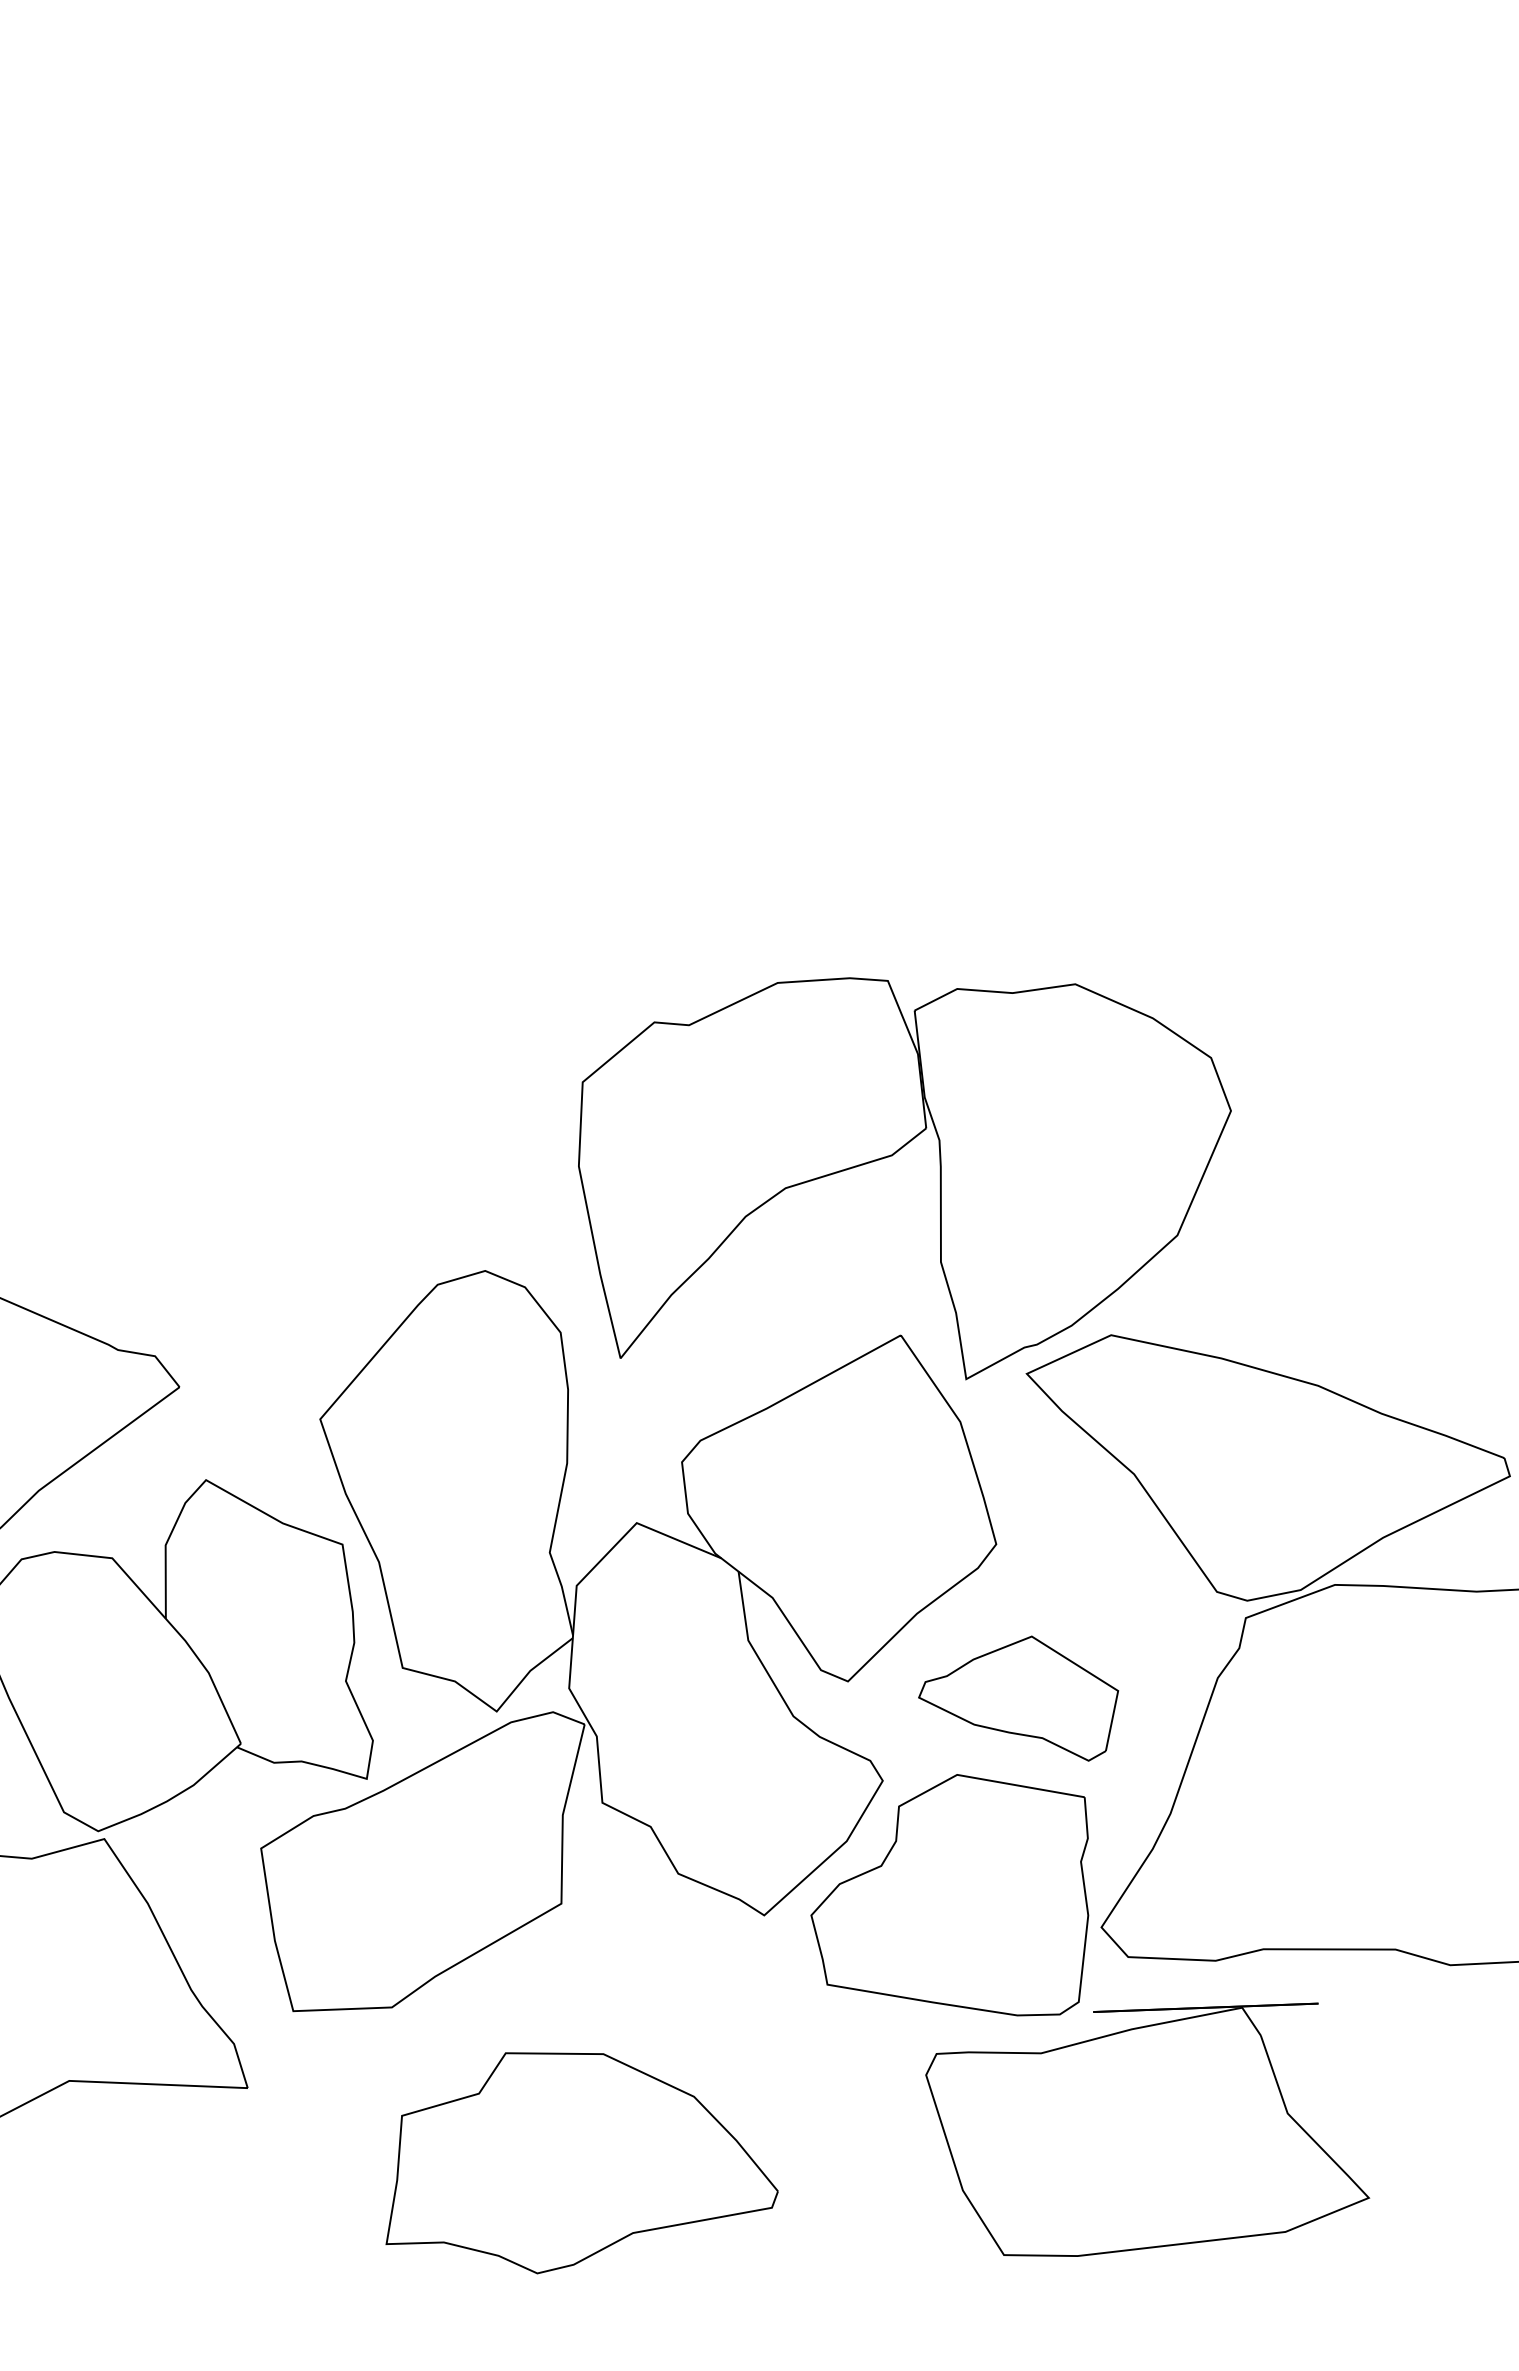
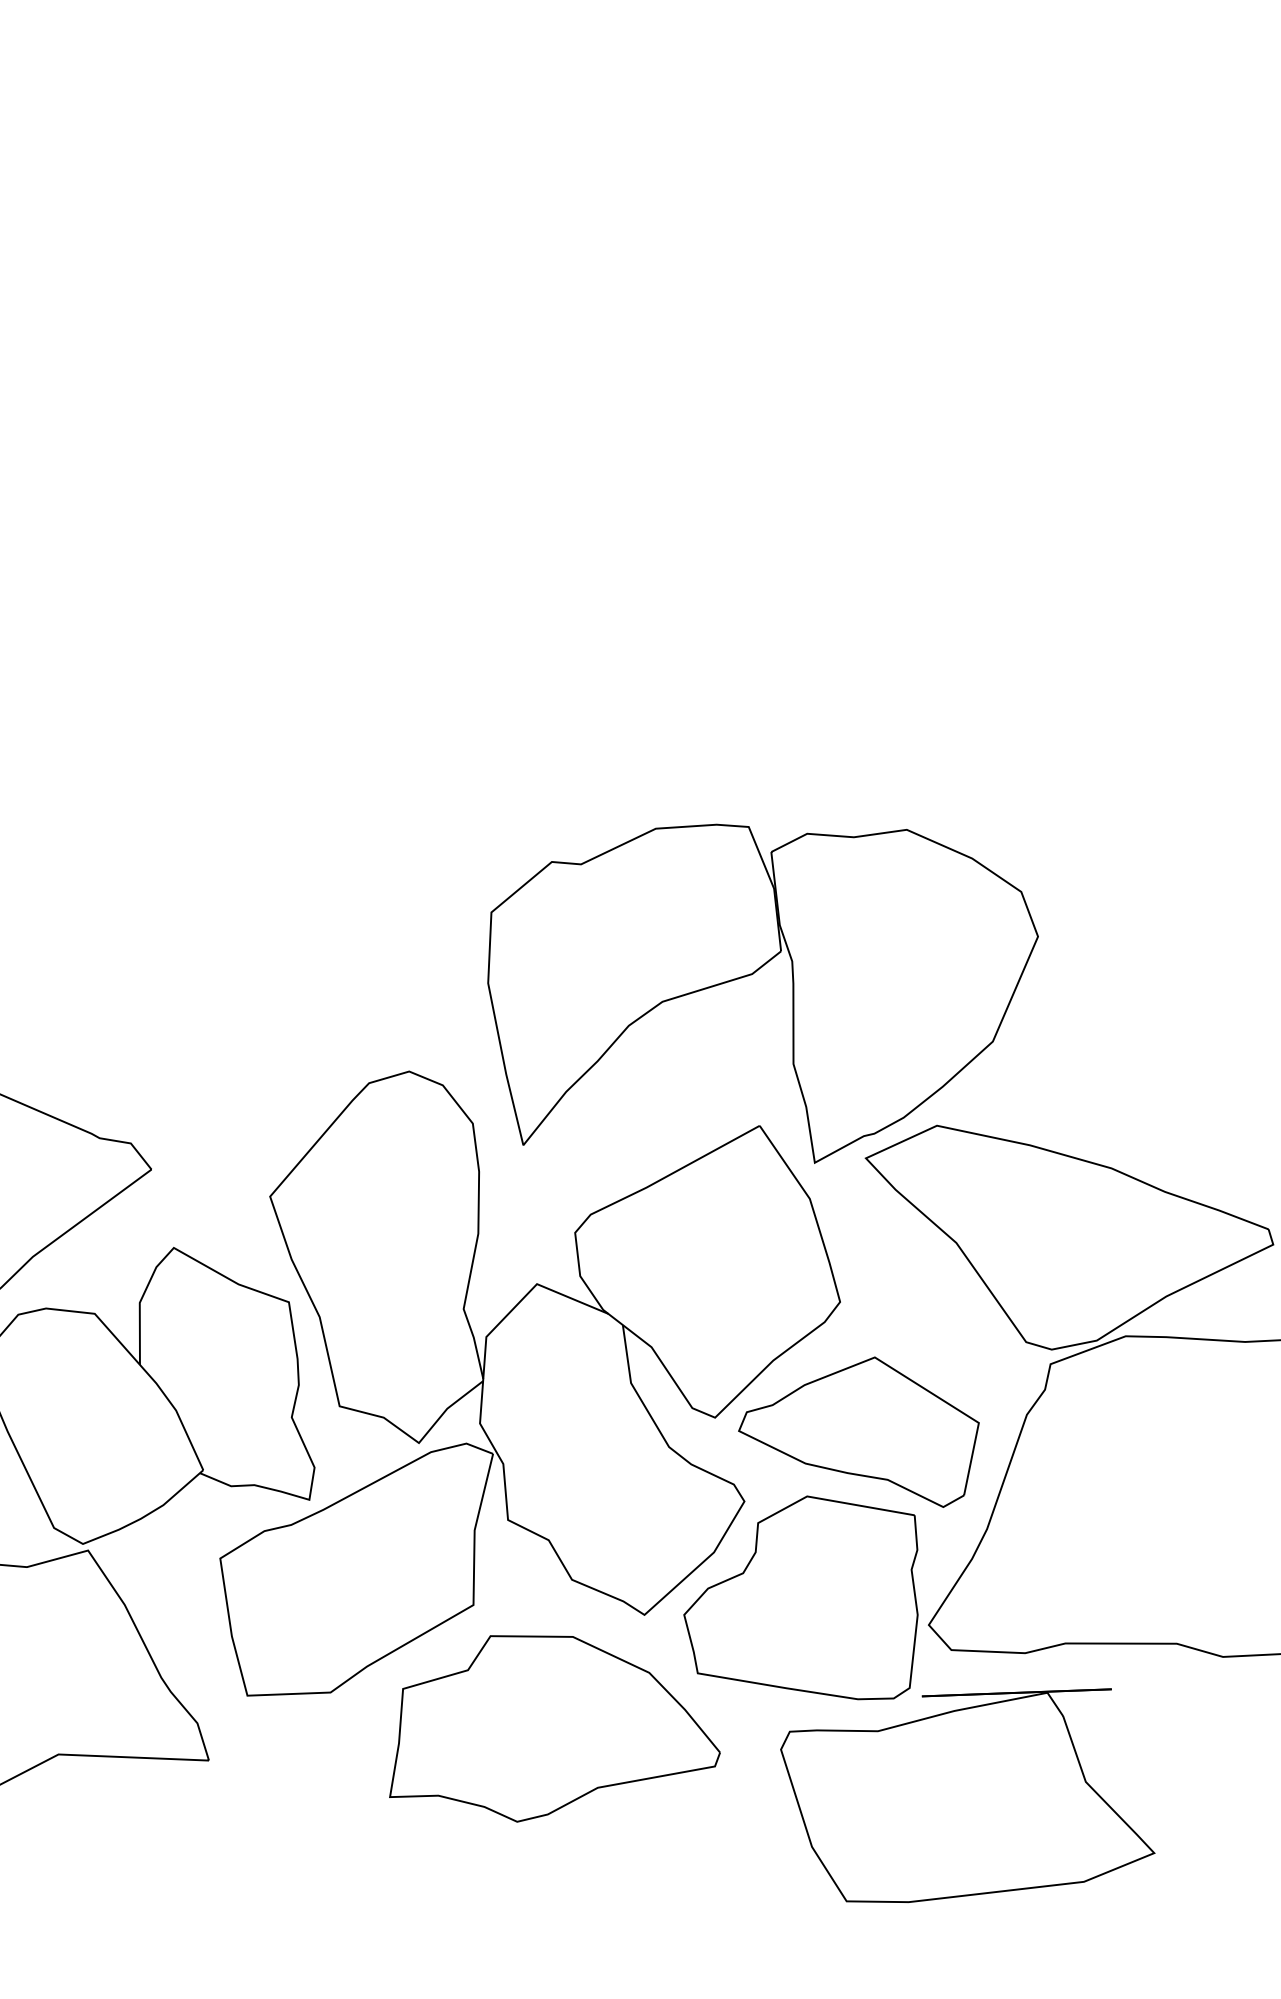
part: (1018, 1697) -> (858, 1431), size x1.43
part: (581, 2162) -> (554, 1728), moved

